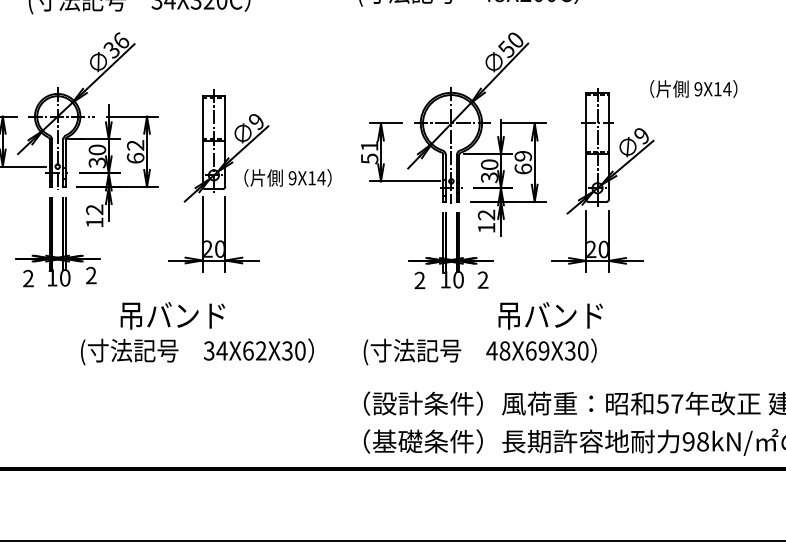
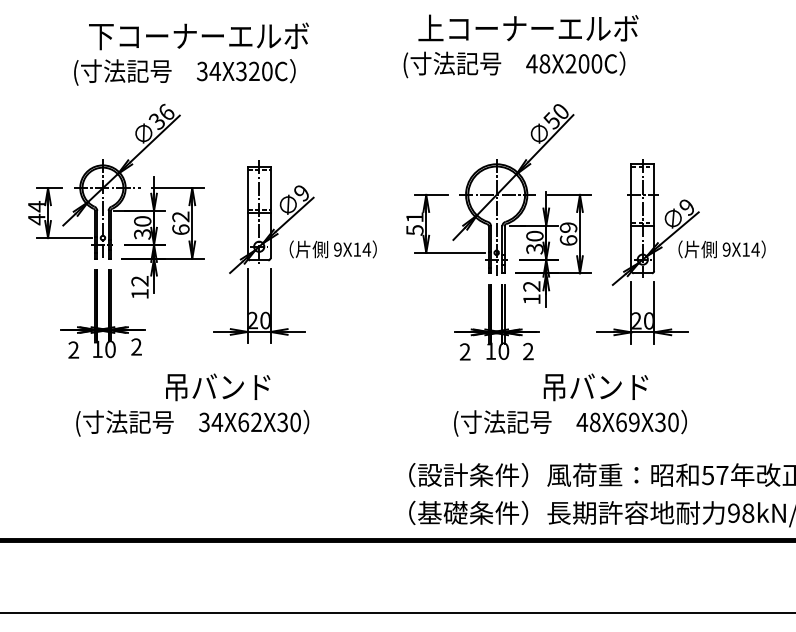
text: (693, 89) -> (721, 249), moved
text: (197, 352) -> (192, 423), moved
text: (480, 352) -> (570, 423), moved

